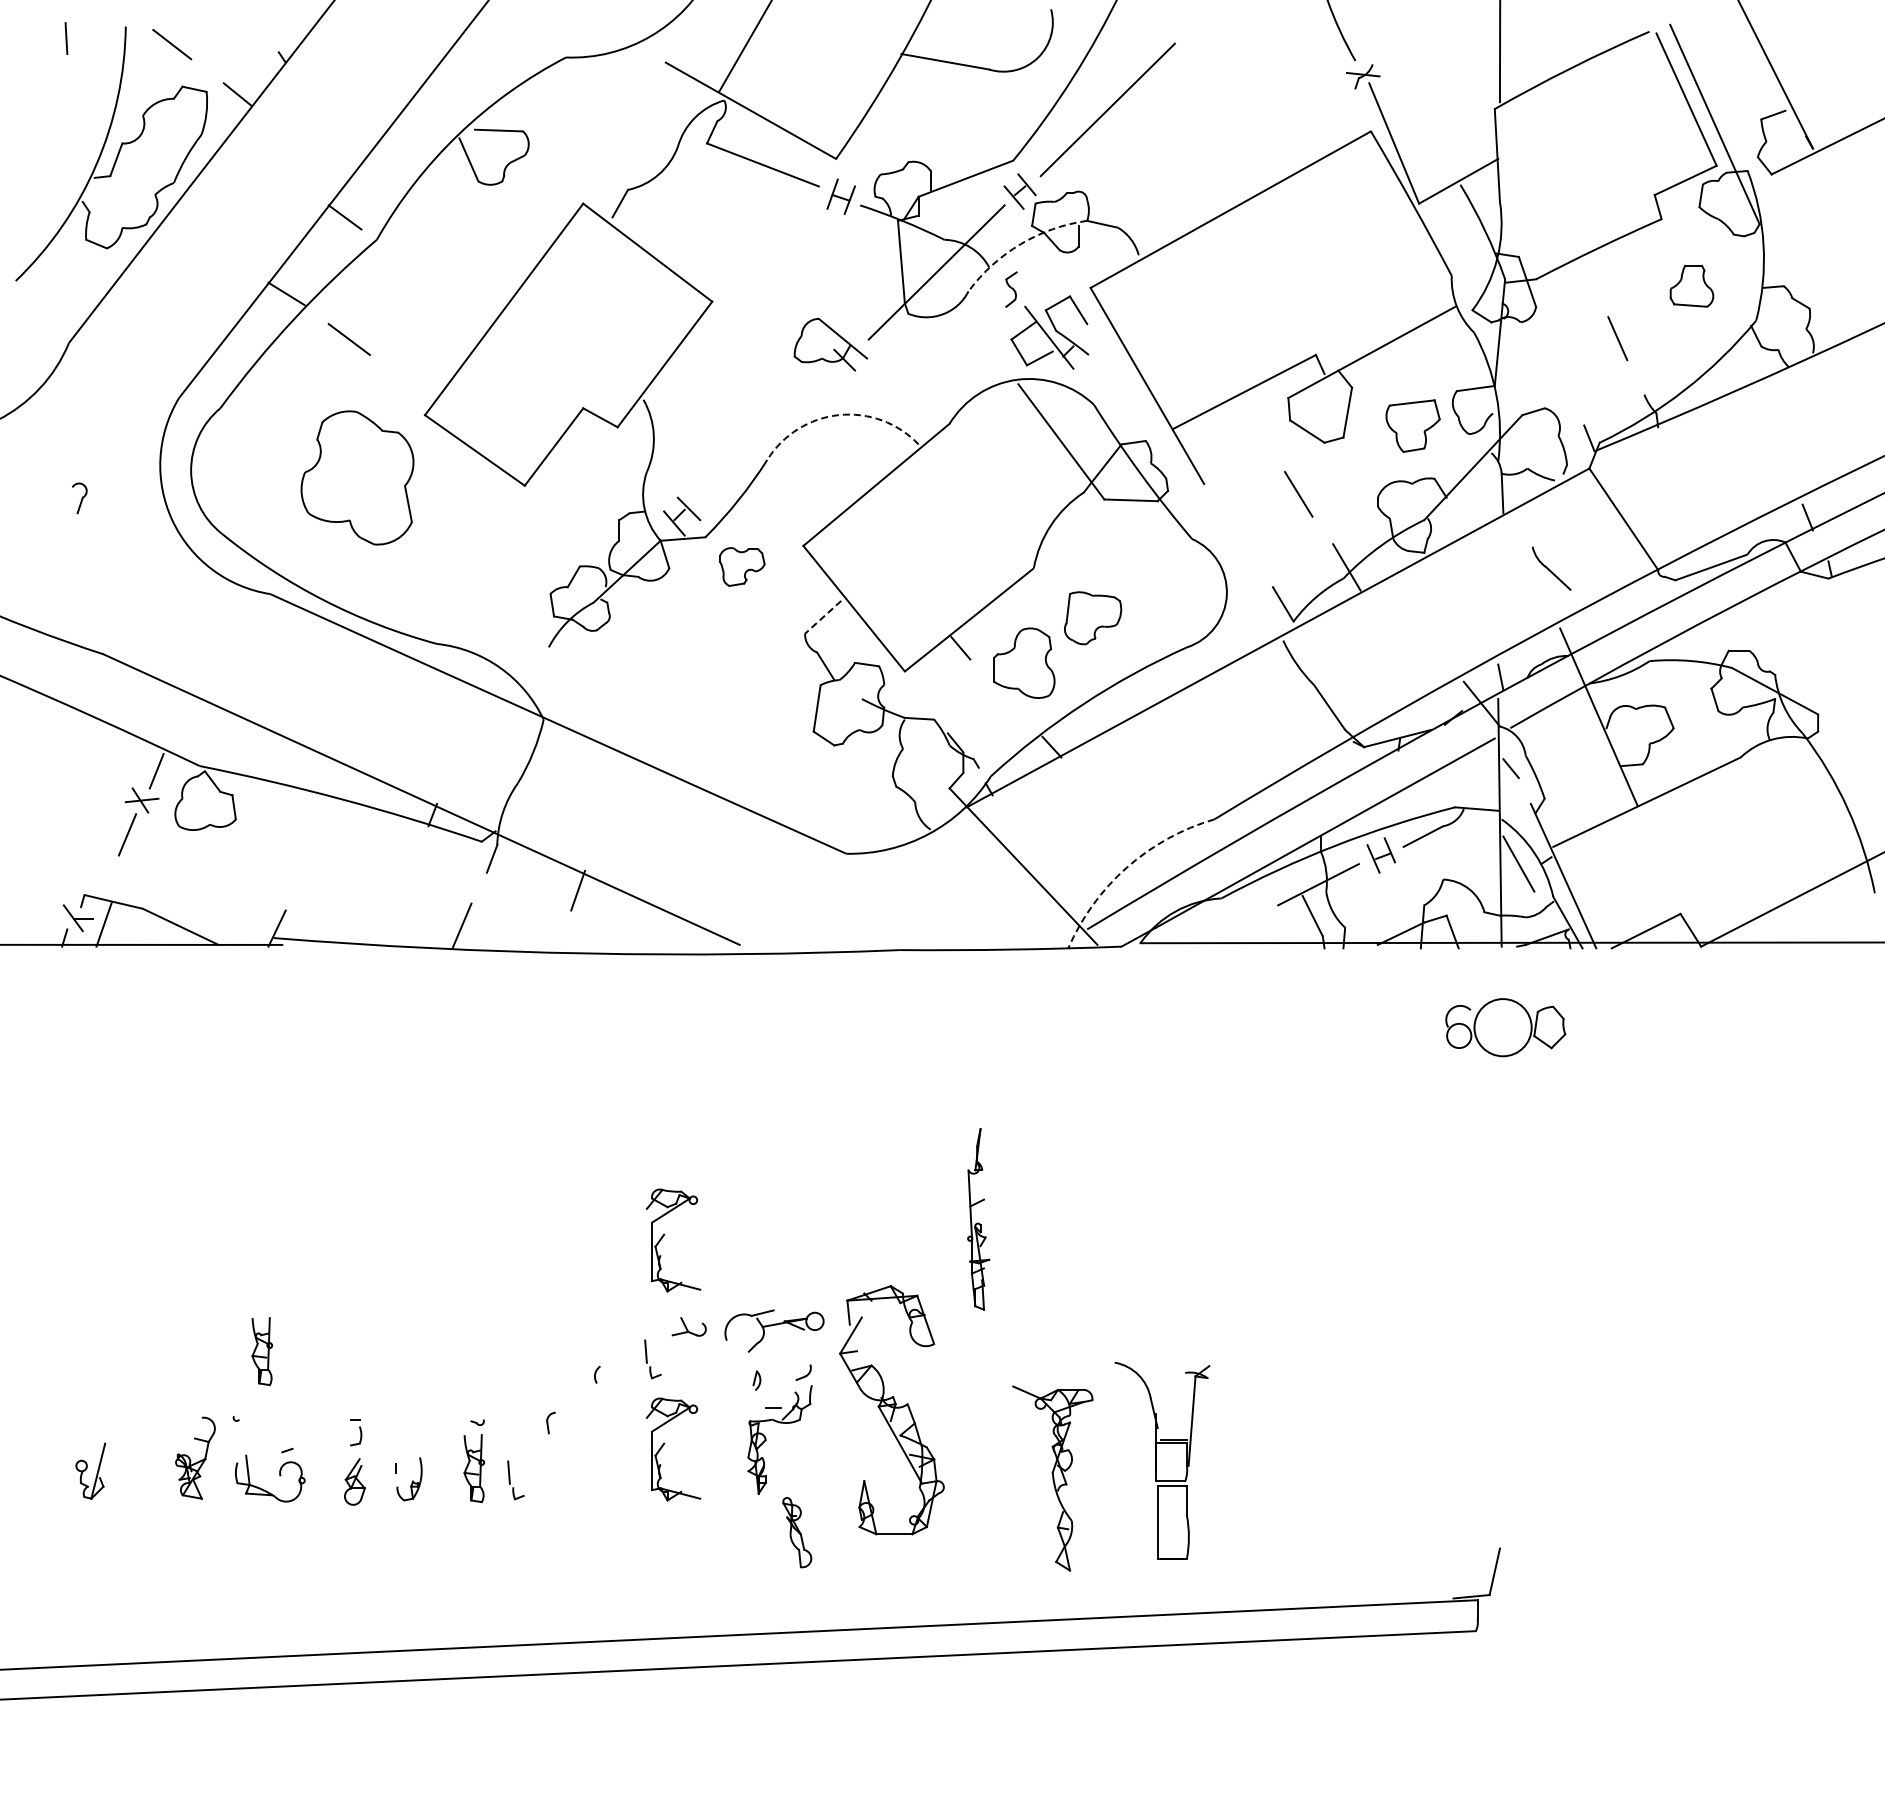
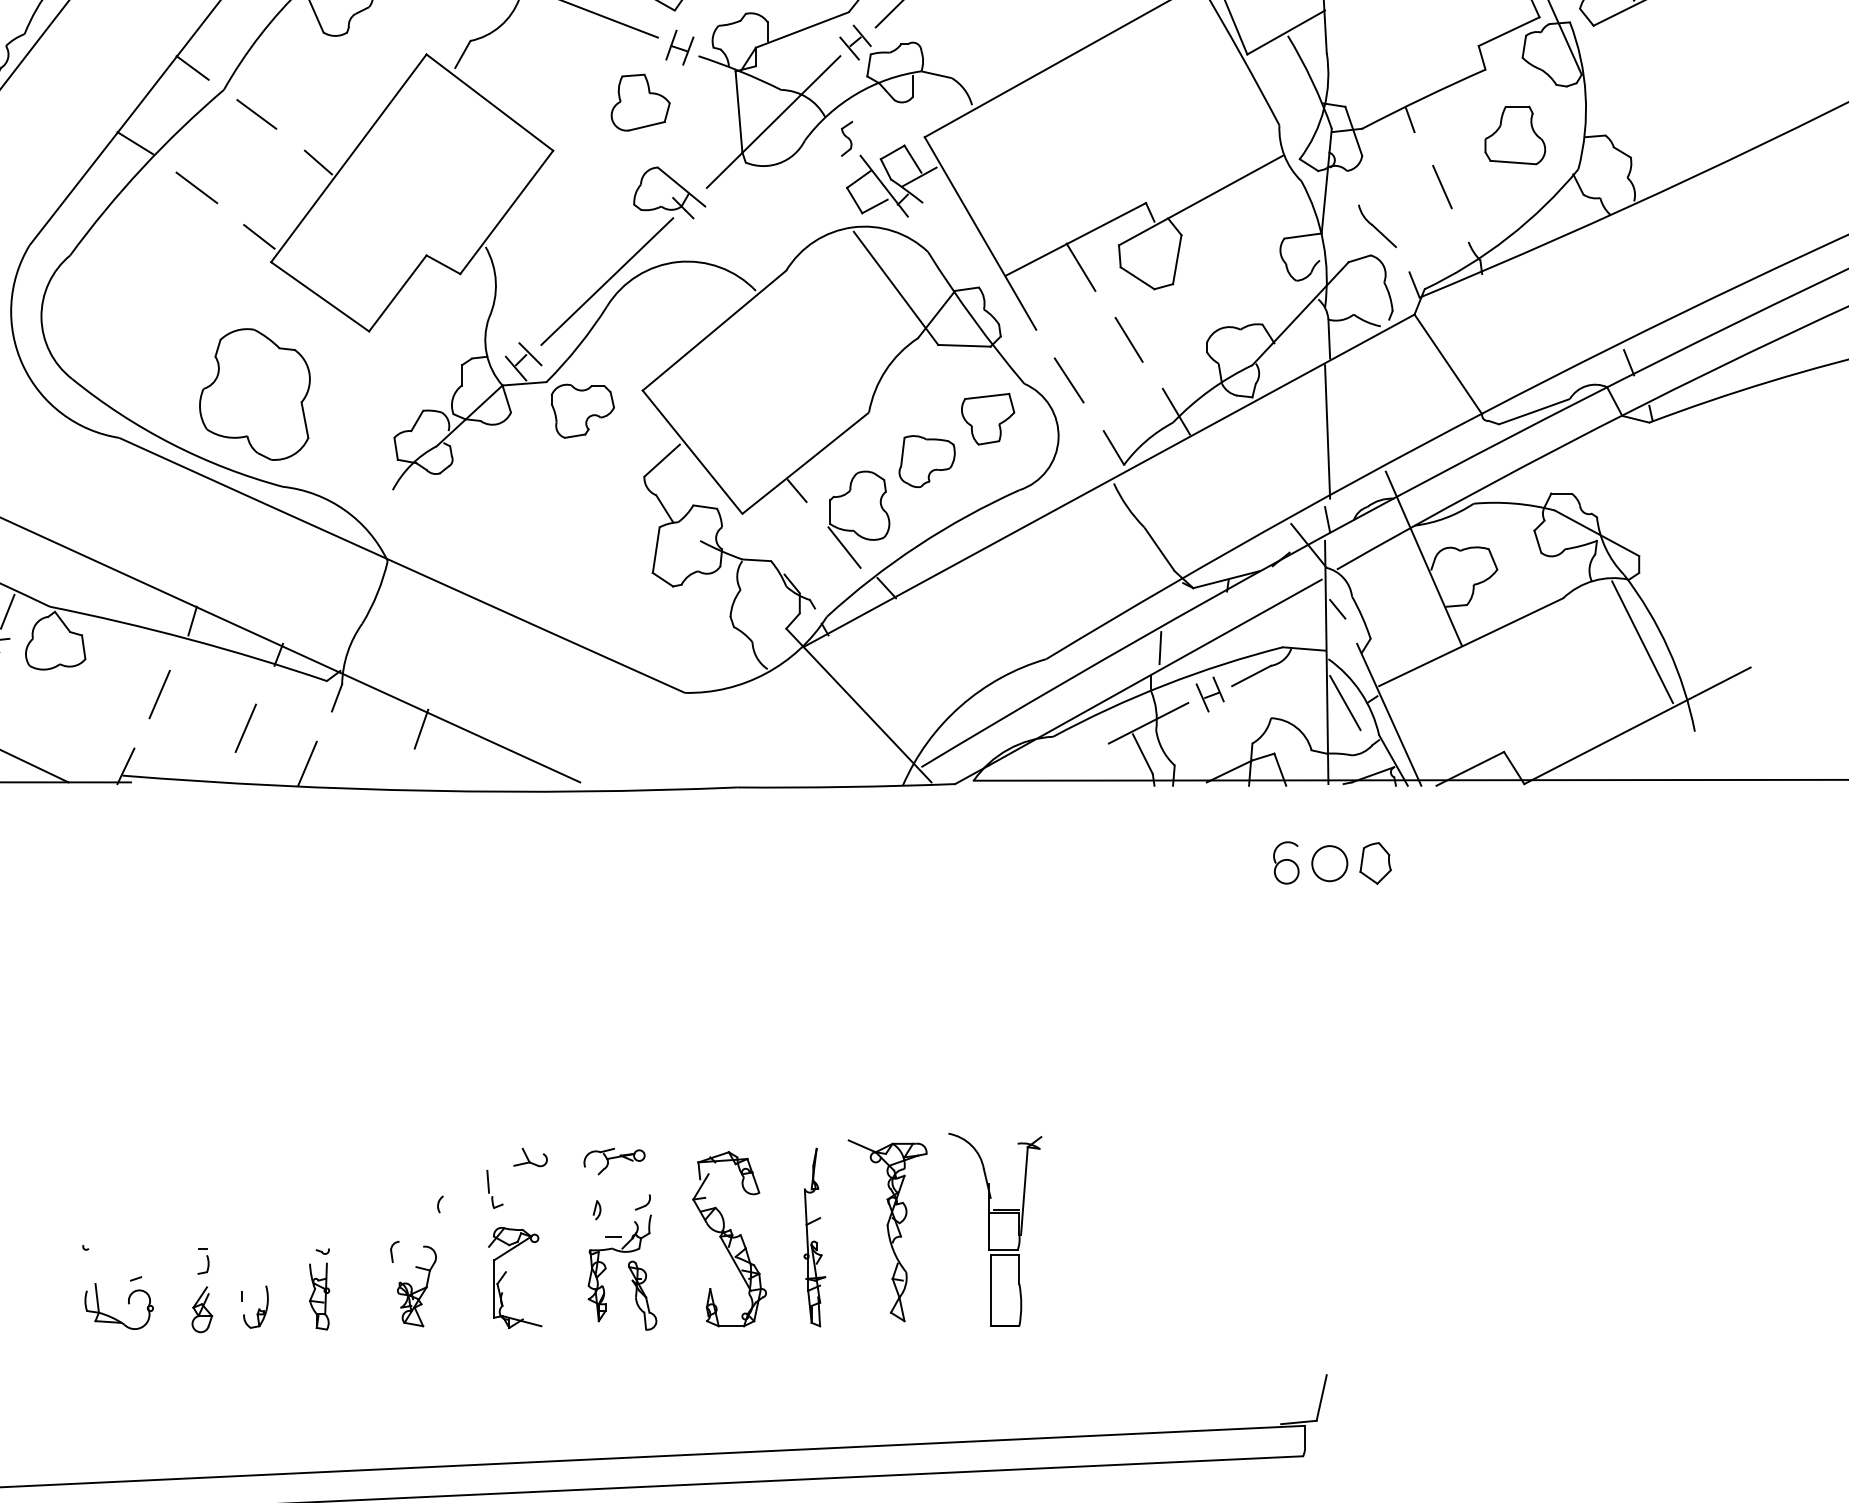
arc: (1020, 244) -> (855, 94), dashed -> solid
part: (800, 252) -> (639, 102), added
line: (410, 264) -> (256, 114), added
line: (1584, 270) -> (1409, 120), added
part: (1691, 286) -> (1514, 135), size x1.43
line: (472, 313) -> (317, 162), added
line: (1085, 327) -> (919, 176), added
line: (412, 389) -> (258, 236), added
arc: (839, 415) -> (678, 262), dashed -> solid
line: (1249, 420) -> (1080, 267), added
part: (1412, 425) -> (987, 418), moved
line: (767, 434) -> (607, 281), added
part: (357, 477) -> (254, 394), moved
line: (1237, 535) -> (1069, 380), added
part: (742, 566) -> (582, 410), size x1.43
part: (1551, 568) -> (1377, 226), moved
line: (1500, 588) -> (1327, 432), added
line: (822, 617) -> (661, 460), dashed -> solid
line: (1008, 705) -> (844, 547), added
line: (344, 780) -> (192, 620), added
line: (1821, 802) -> (1642, 642), added
line: (1330, 807) -> (1160, 647), added
line: (311, 855) -> (159, 694), added
arc: (1126, 867) -> (960, 706), dashed -> solid
line: (398, 889) -> (245, 727), added
circle: (1502, 1027) -> (1329, 863), size x0.62
part: (978, 1219) -> (814, 1237), moved
part: (665, 1234) -> (507, 1066), removed
part: (774, 1330) -> (614, 1161), size x0.62
part: (262, 1351) -> (111, 1181), removed
part: (891, 1409) -> (729, 1238), size x0.71
part: (195, 1457) -> (416, 1285), moved
part: (1162, 1460) -> (995, 1229), moved
part: (1052, 1478) -> (887, 1230), moved
part: (515, 1480) -> (360, 1308), removed
part: (797, 1532) -> (642, 1295), moved

